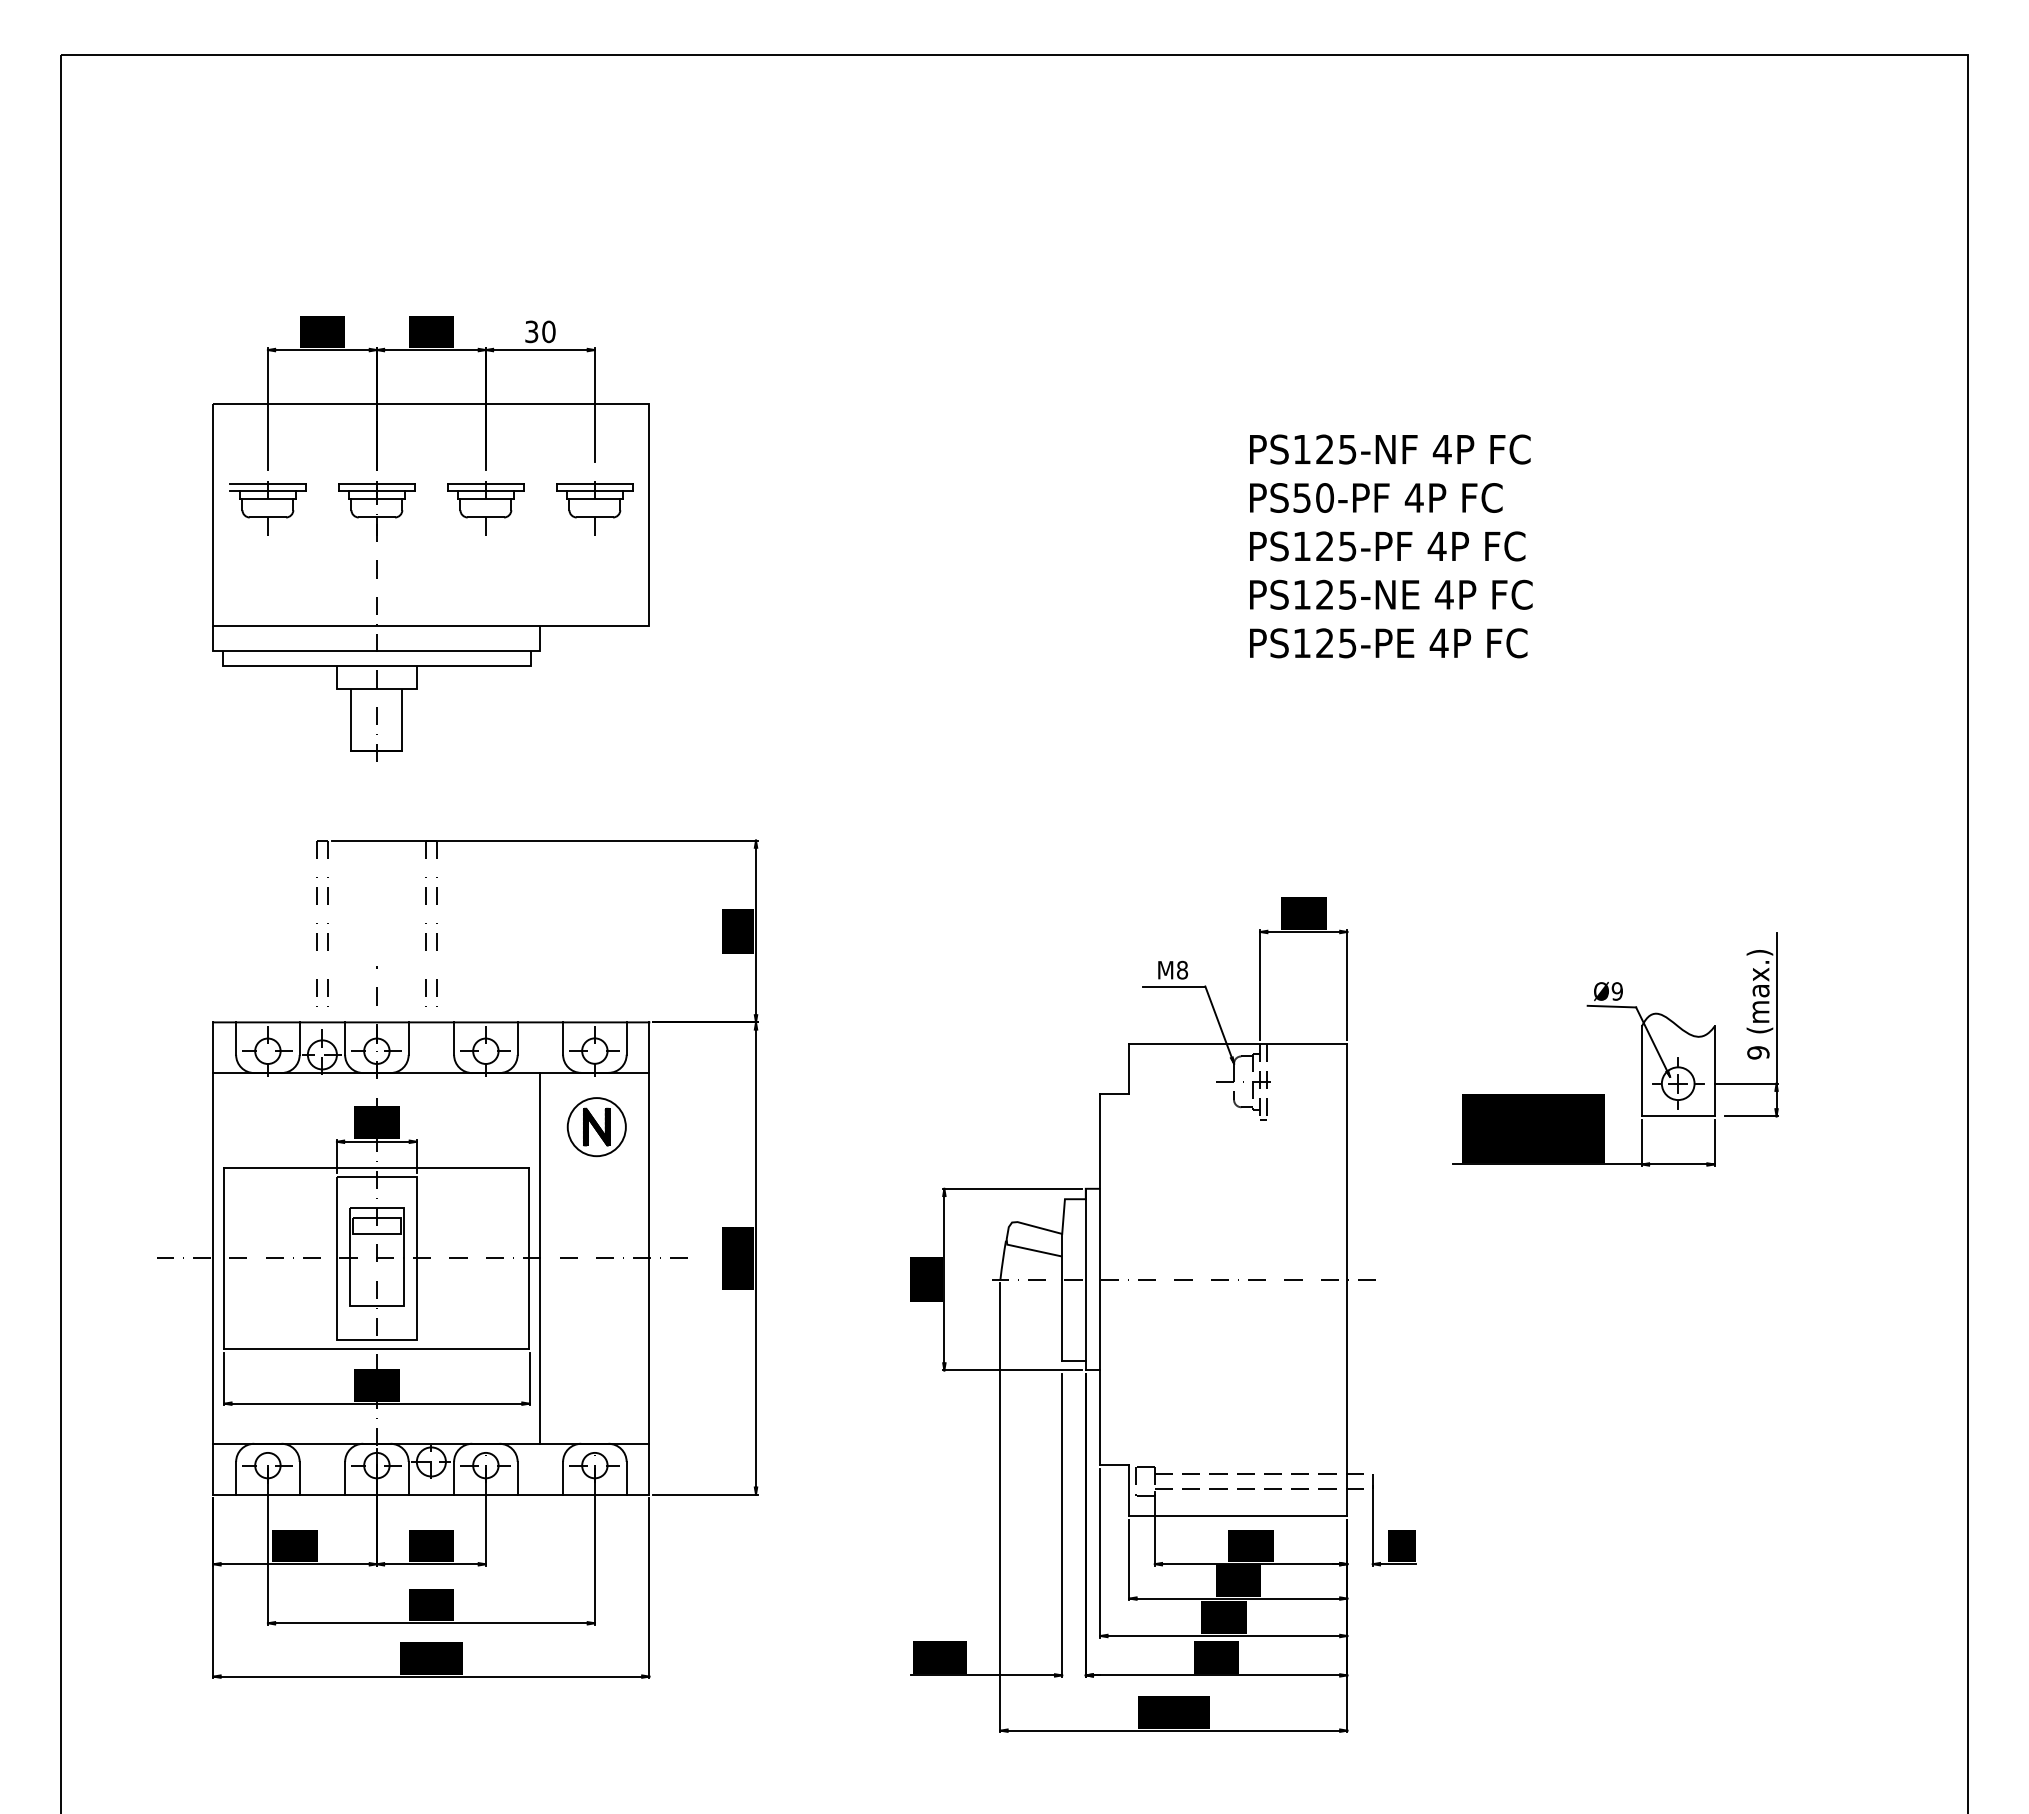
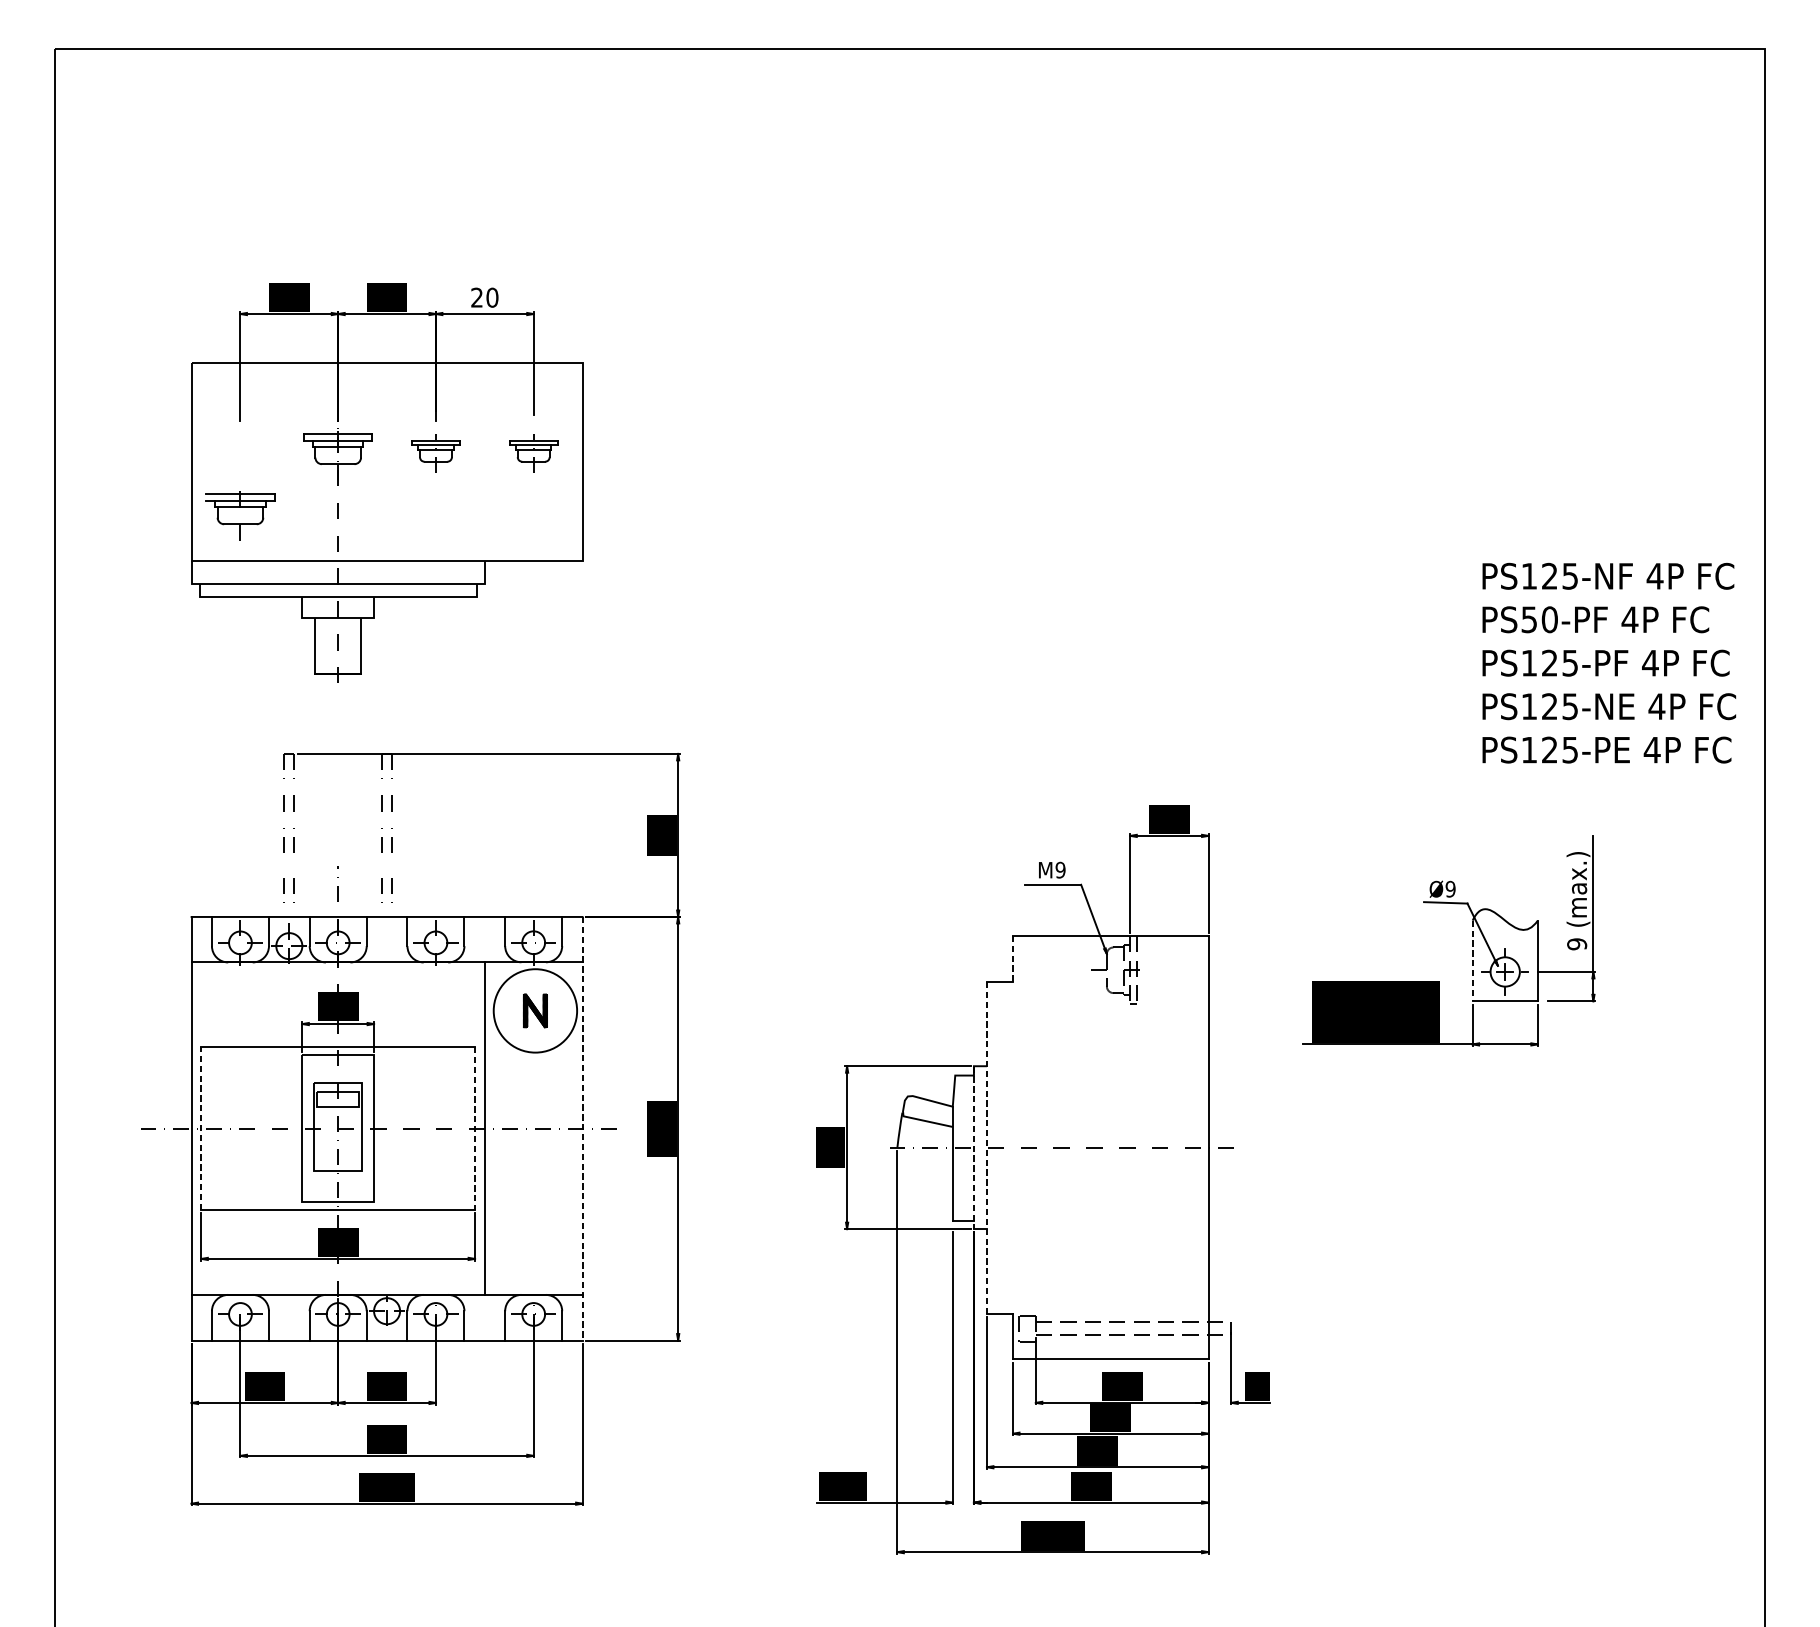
text: (531, 332) -> (476, 298), 30 -> 20
part: (267, 508) -> (240, 516), moved
part: (485, 508) -> (435, 456), size x0.7
part: (594, 508) -> (533, 456), size x0.7
text: (1391, 546) -> (1609, 663), moved
text: (1182, 970) -> (1060, 870), M8 -> M9
line: (1129, 1068) -> (1013, 958), solid -> dashed
line: (1641, 1071) -> (1472, 961), solid -> dashed
circle: (596, 1127) -> (535, 1011), size x1.6
line: (224, 1258) -> (201, 1128), solid -> dashed
line: (529, 1258) -> (475, 1128), solid -> dashed
line: (649, 1259) -> (582, 1129), solid -> dashed
line: (1085, 1279) -> (973, 1147), solid -> dashed
line: (1100, 1279) -> (987, 1147), solid -> dashed

